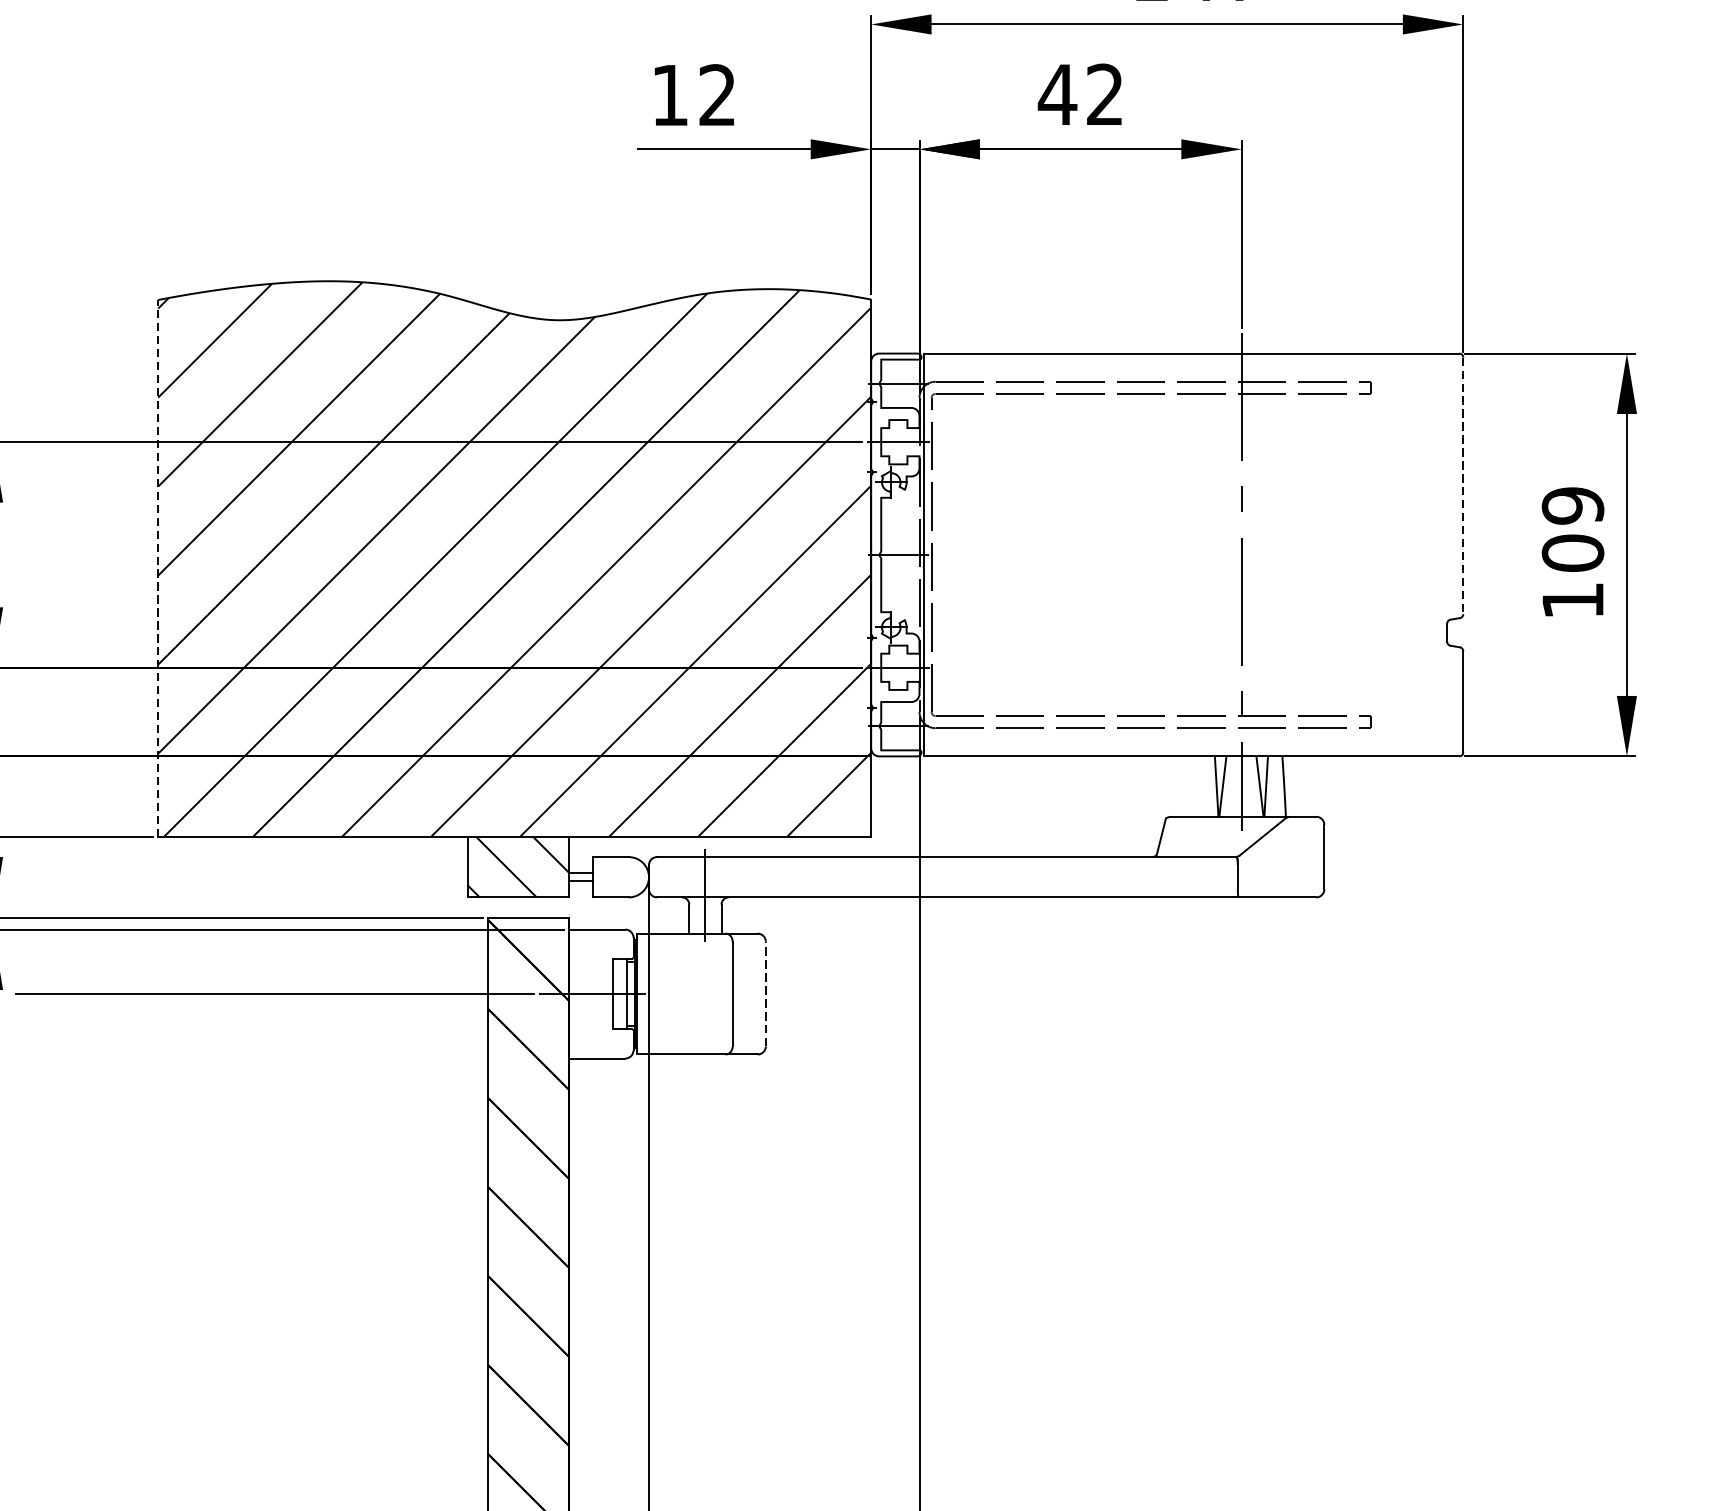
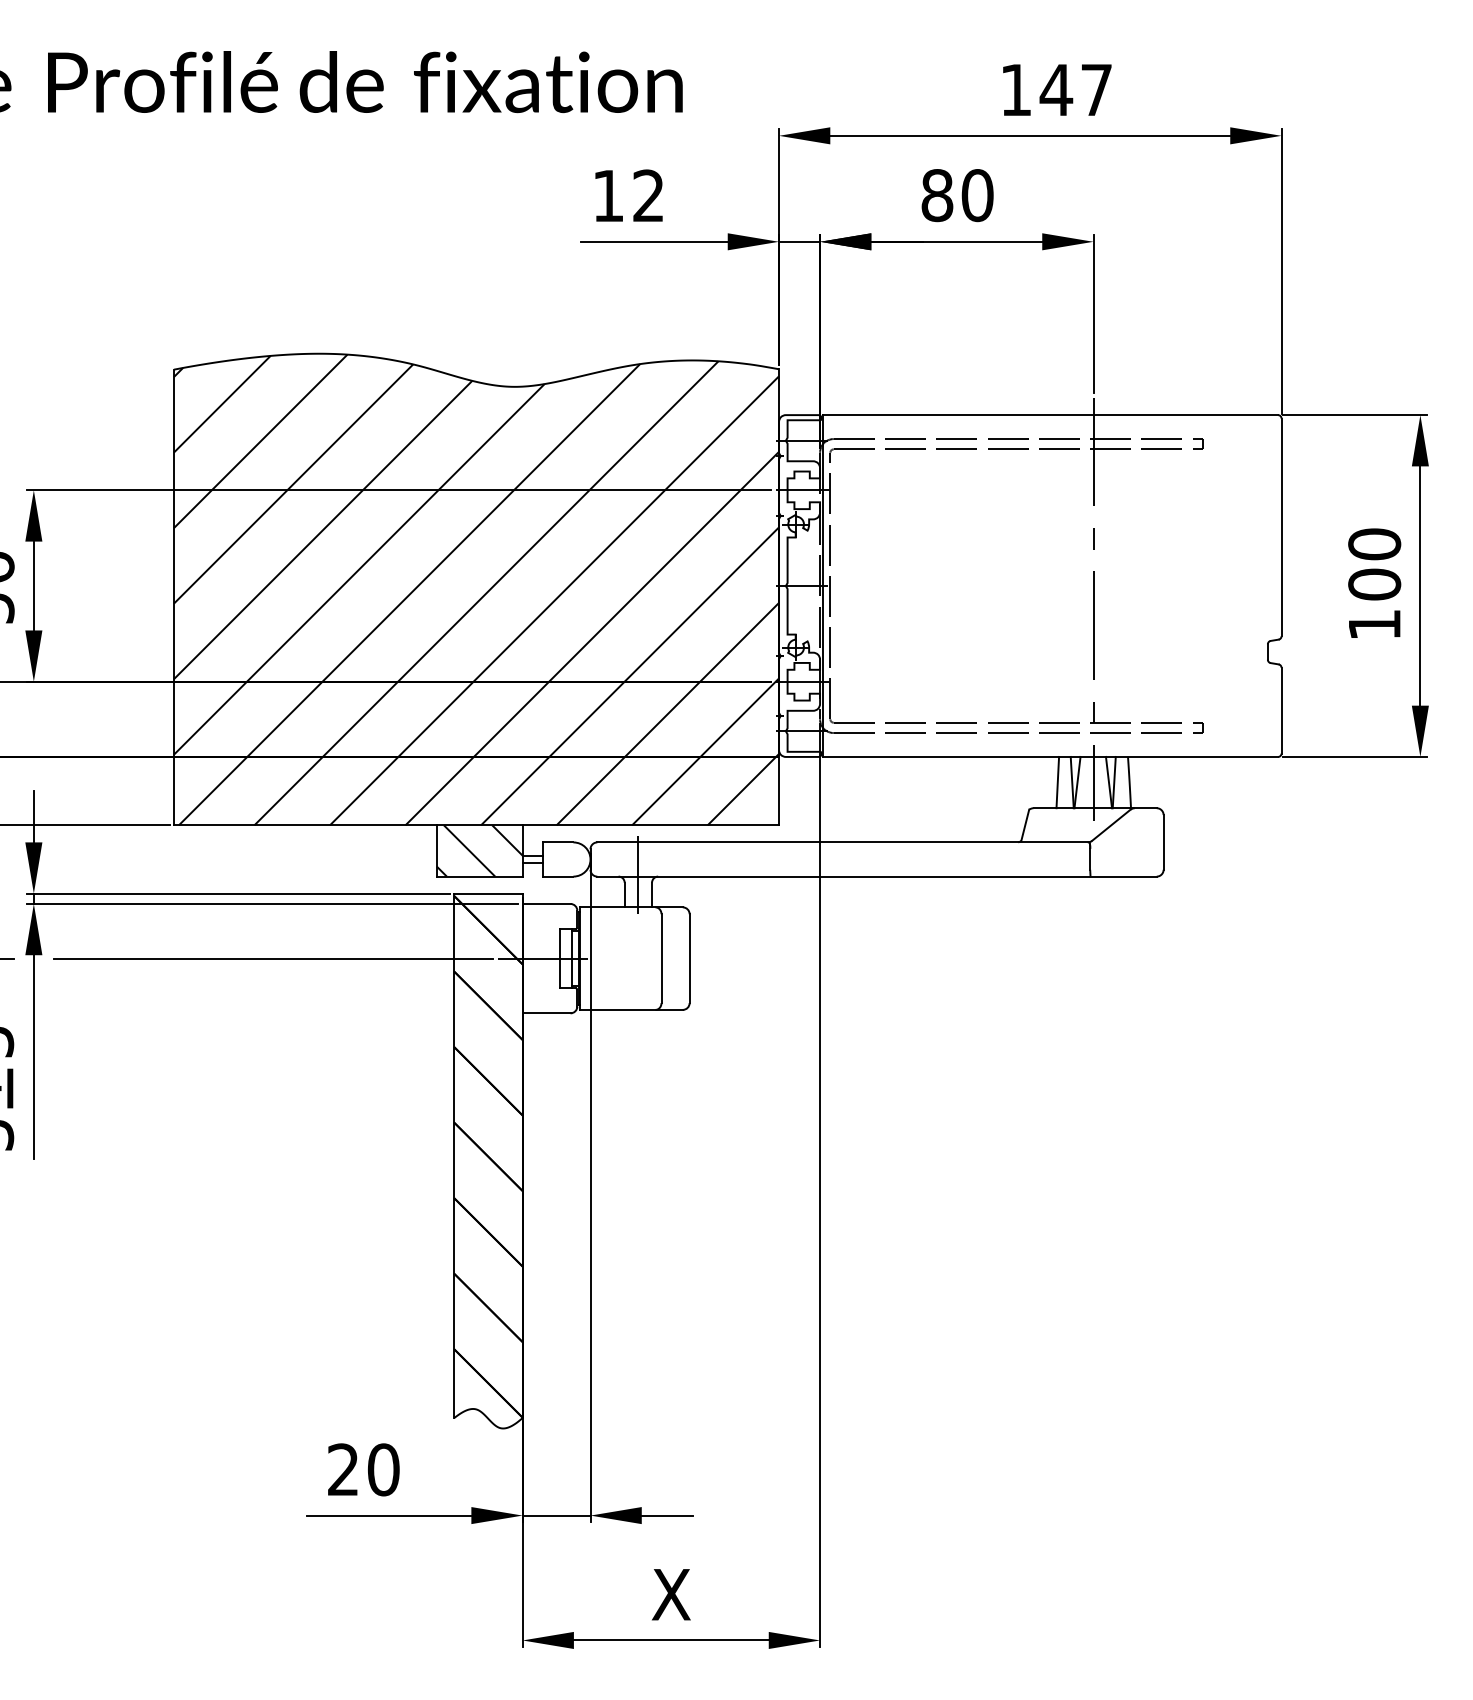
text: (1080, 94) -> (956, 195), 42 -> 80
line: (1463, 485) -> (1281, 527), dashed -> solid
text: (1572, 506) -> (1374, 544), 109 -> 100
line: (157, 568) -> (173, 597), dashed -> solid
line: (1199, 786) -> (1057, 782), added
line: (765, 993) -> (689, 958), dashed -> solid

